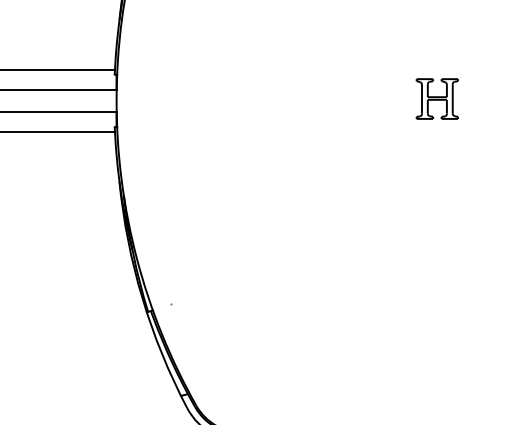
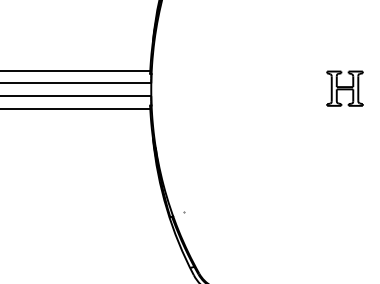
part: (436, 98) -> (344, 88), size x1.43

